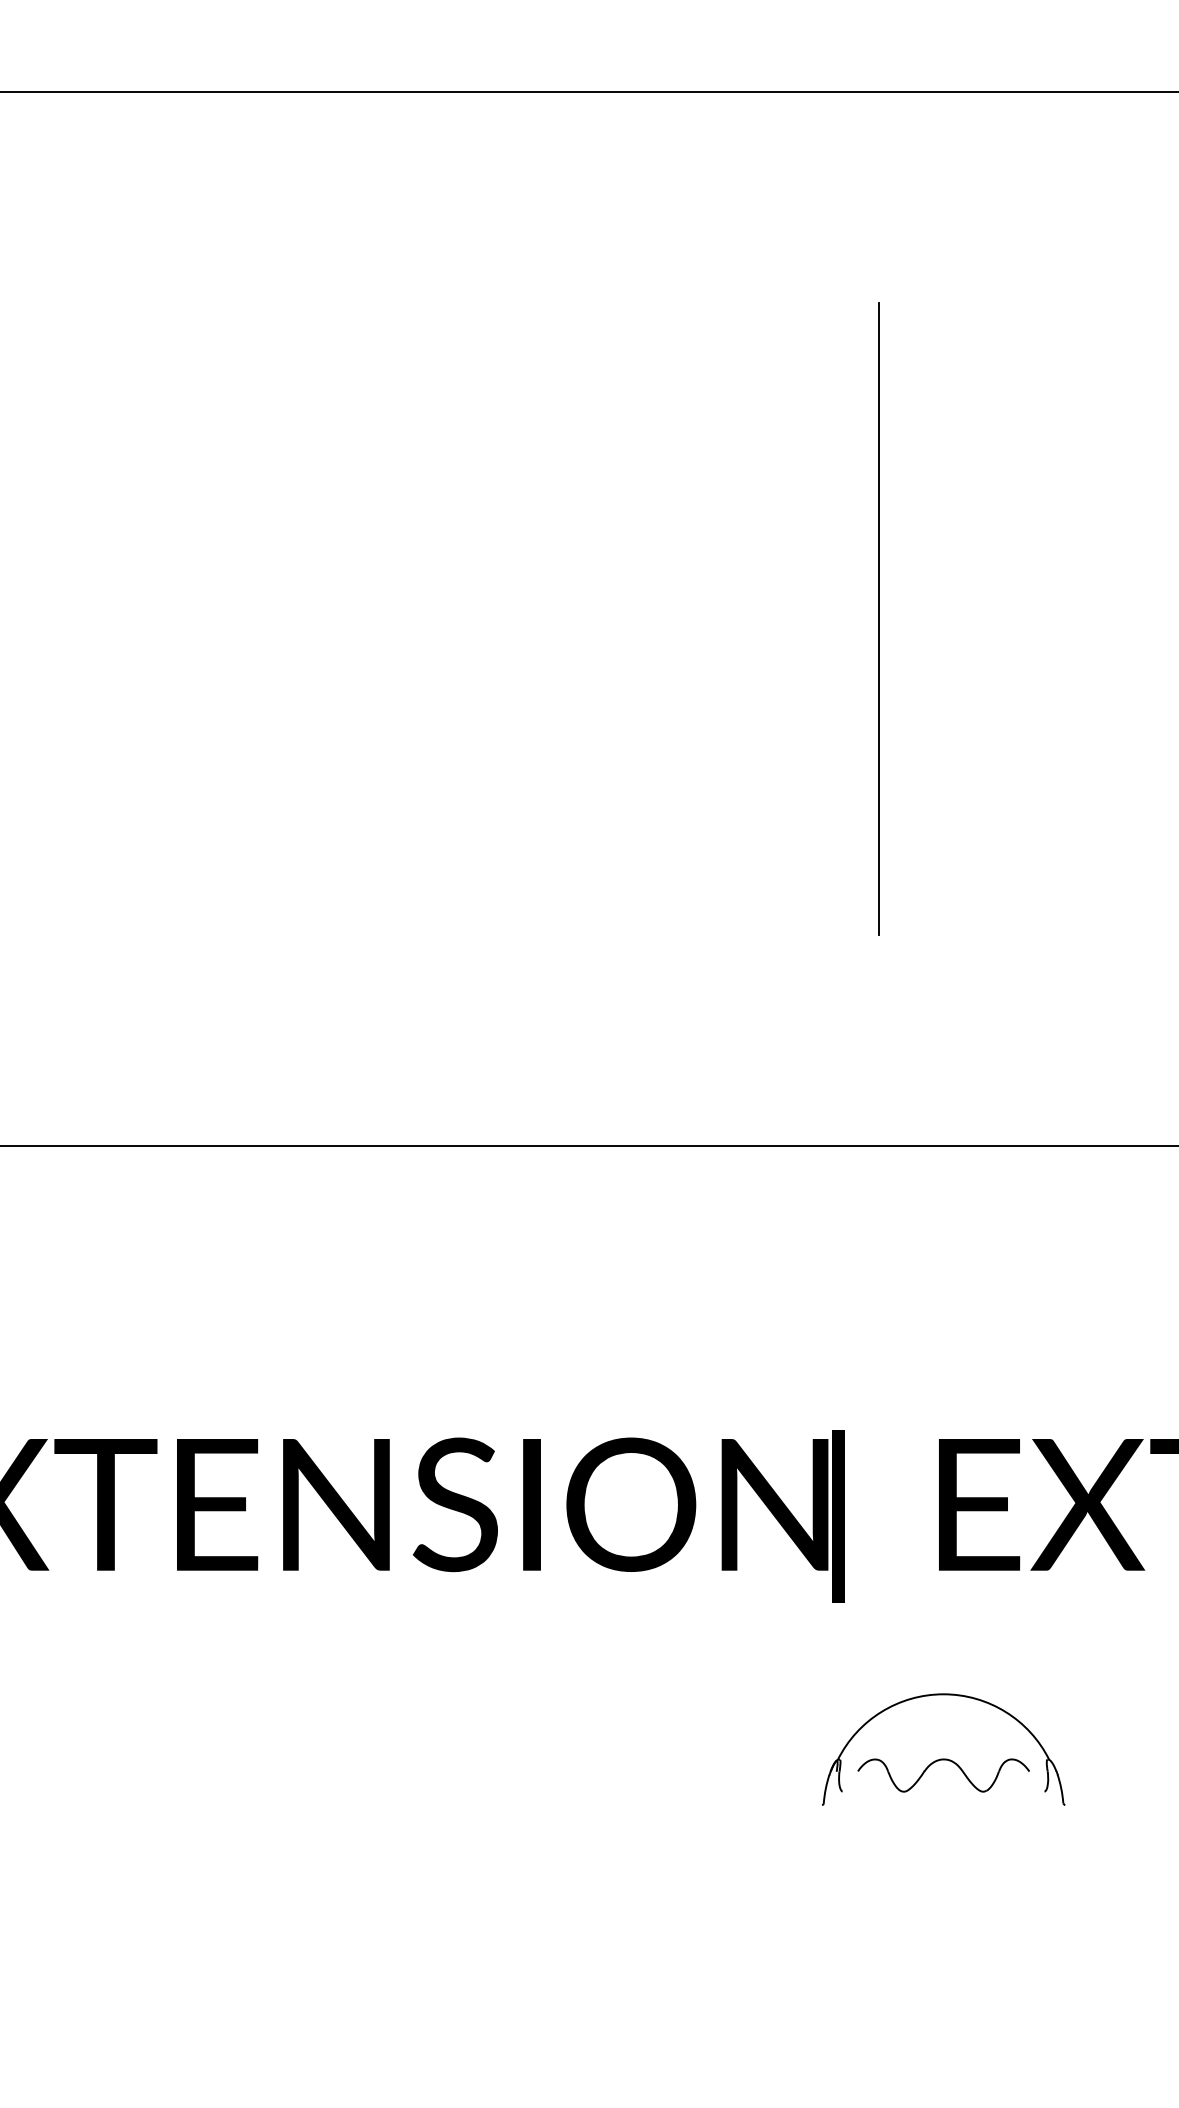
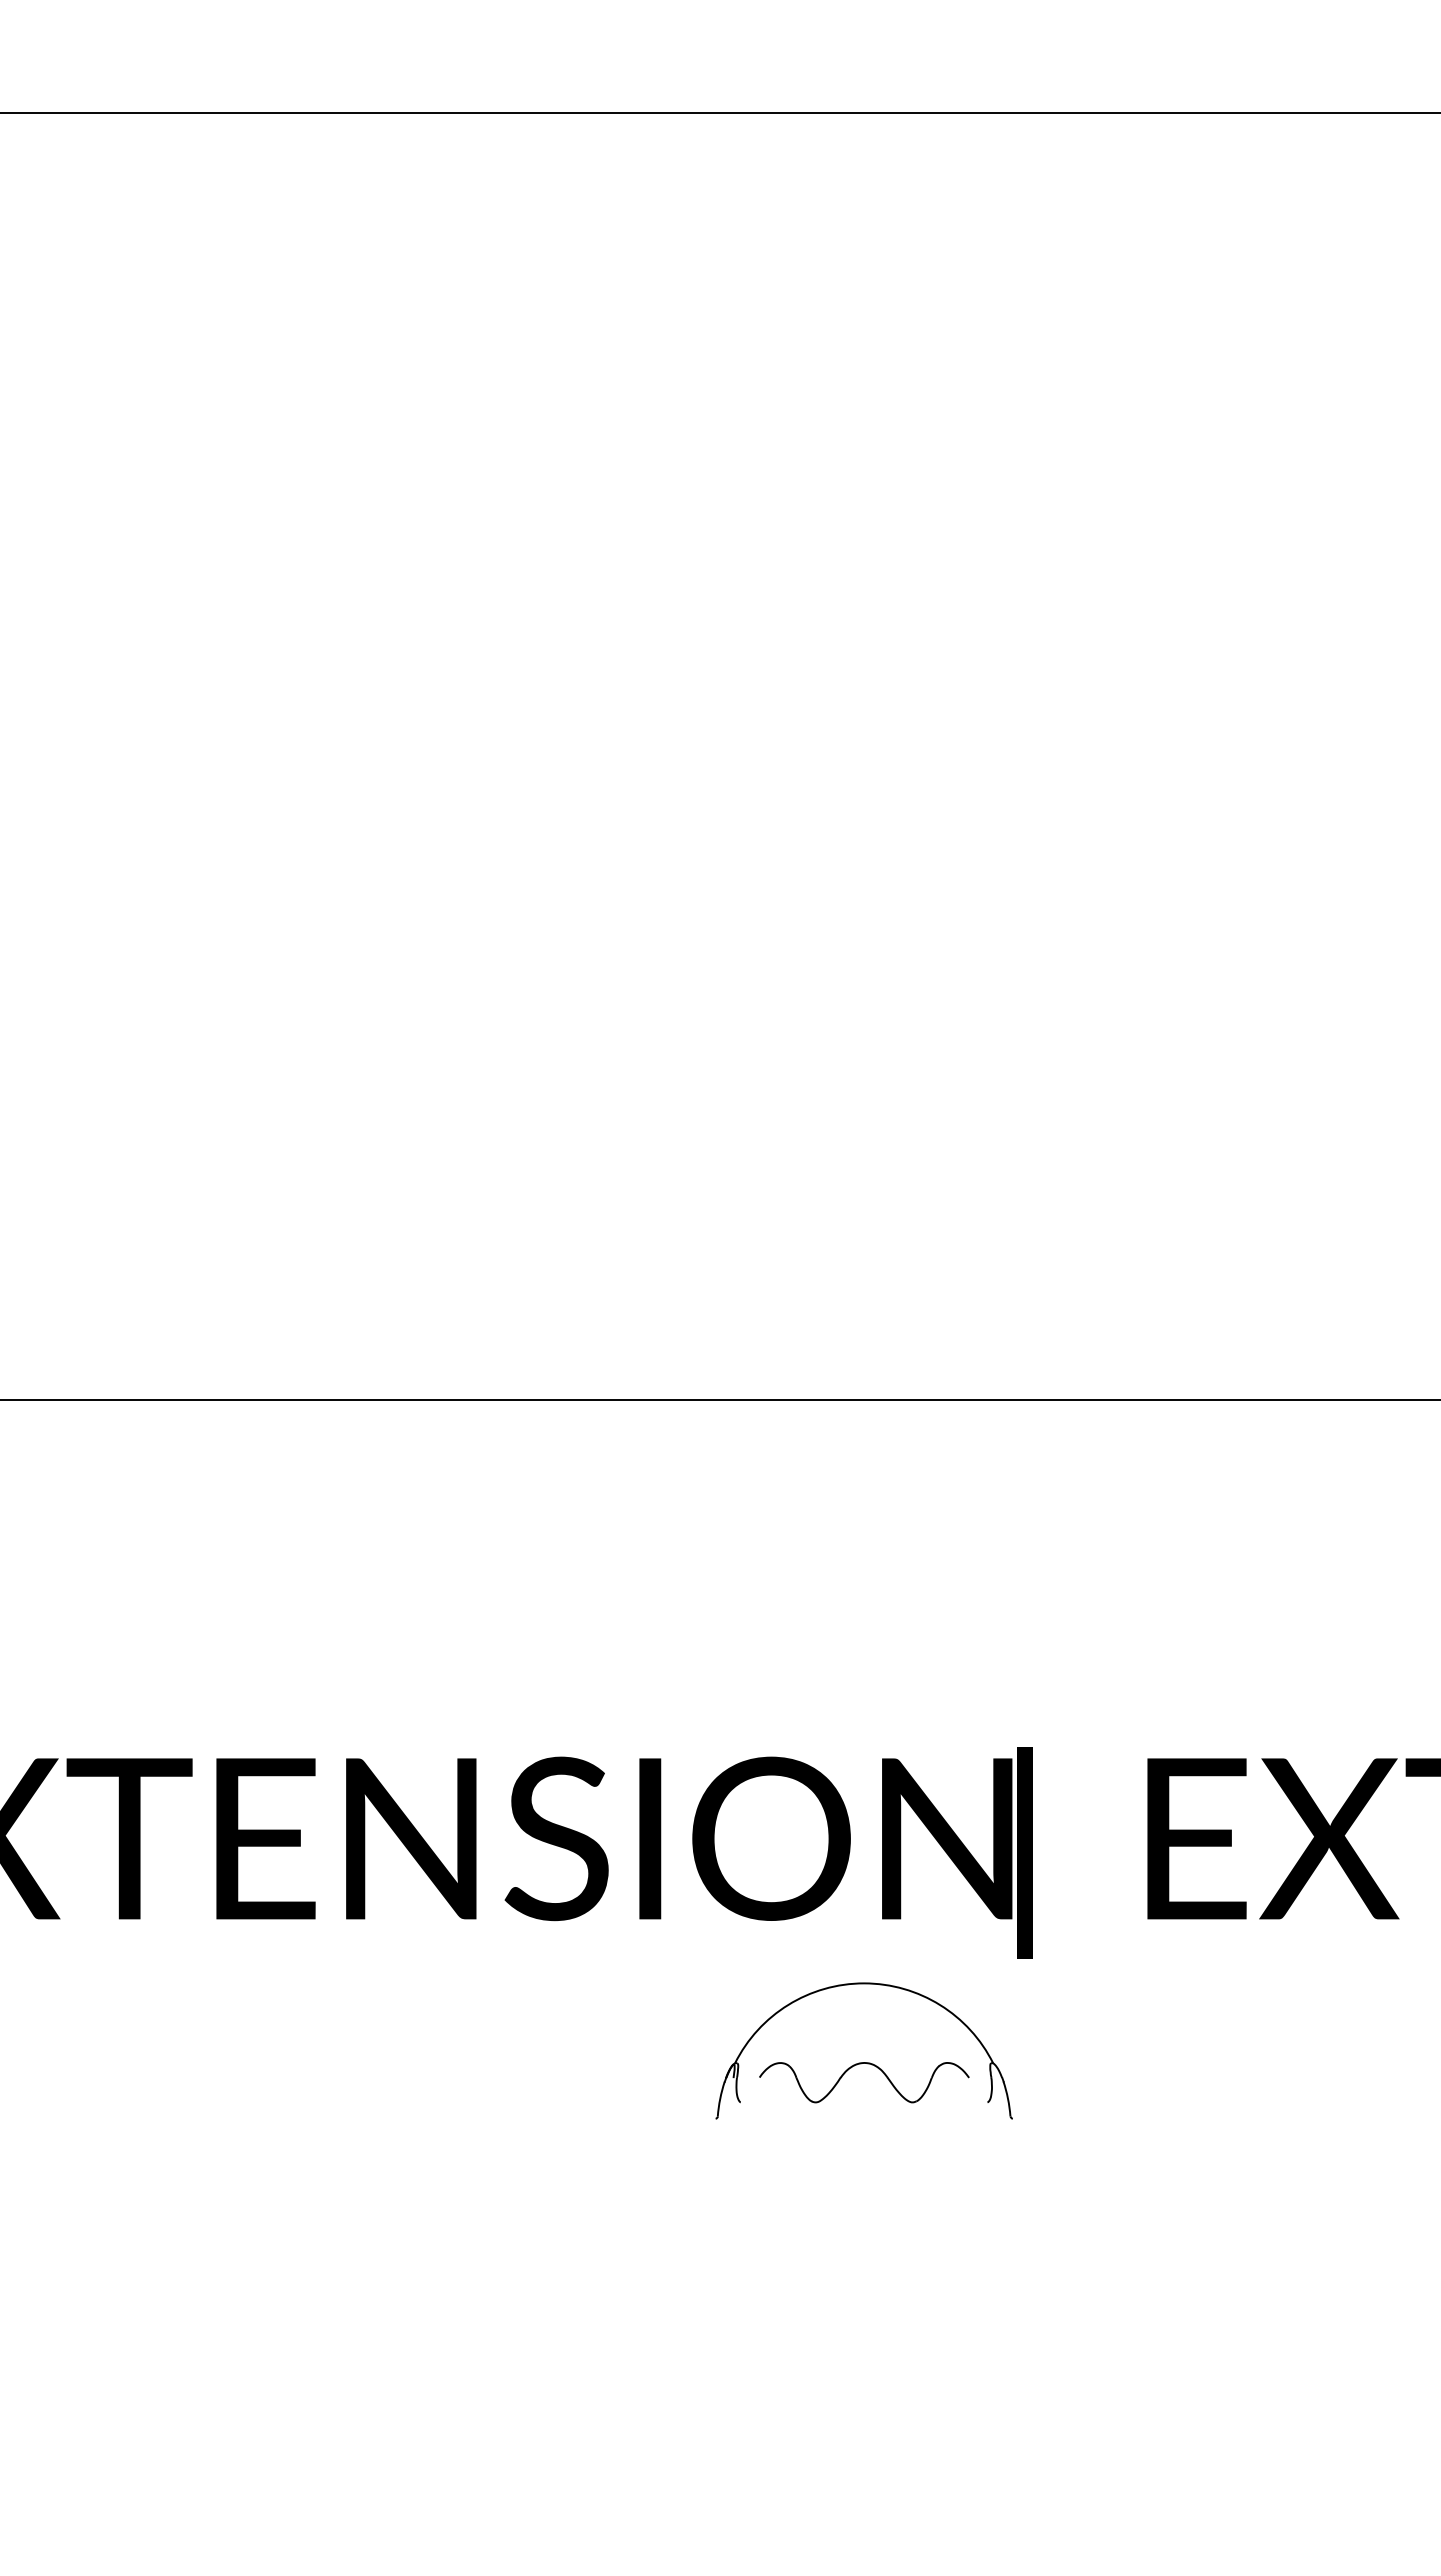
line: (879, 619) -> (1074, 756), removed
part: (943, 1759) -> (863, 2062), moved

